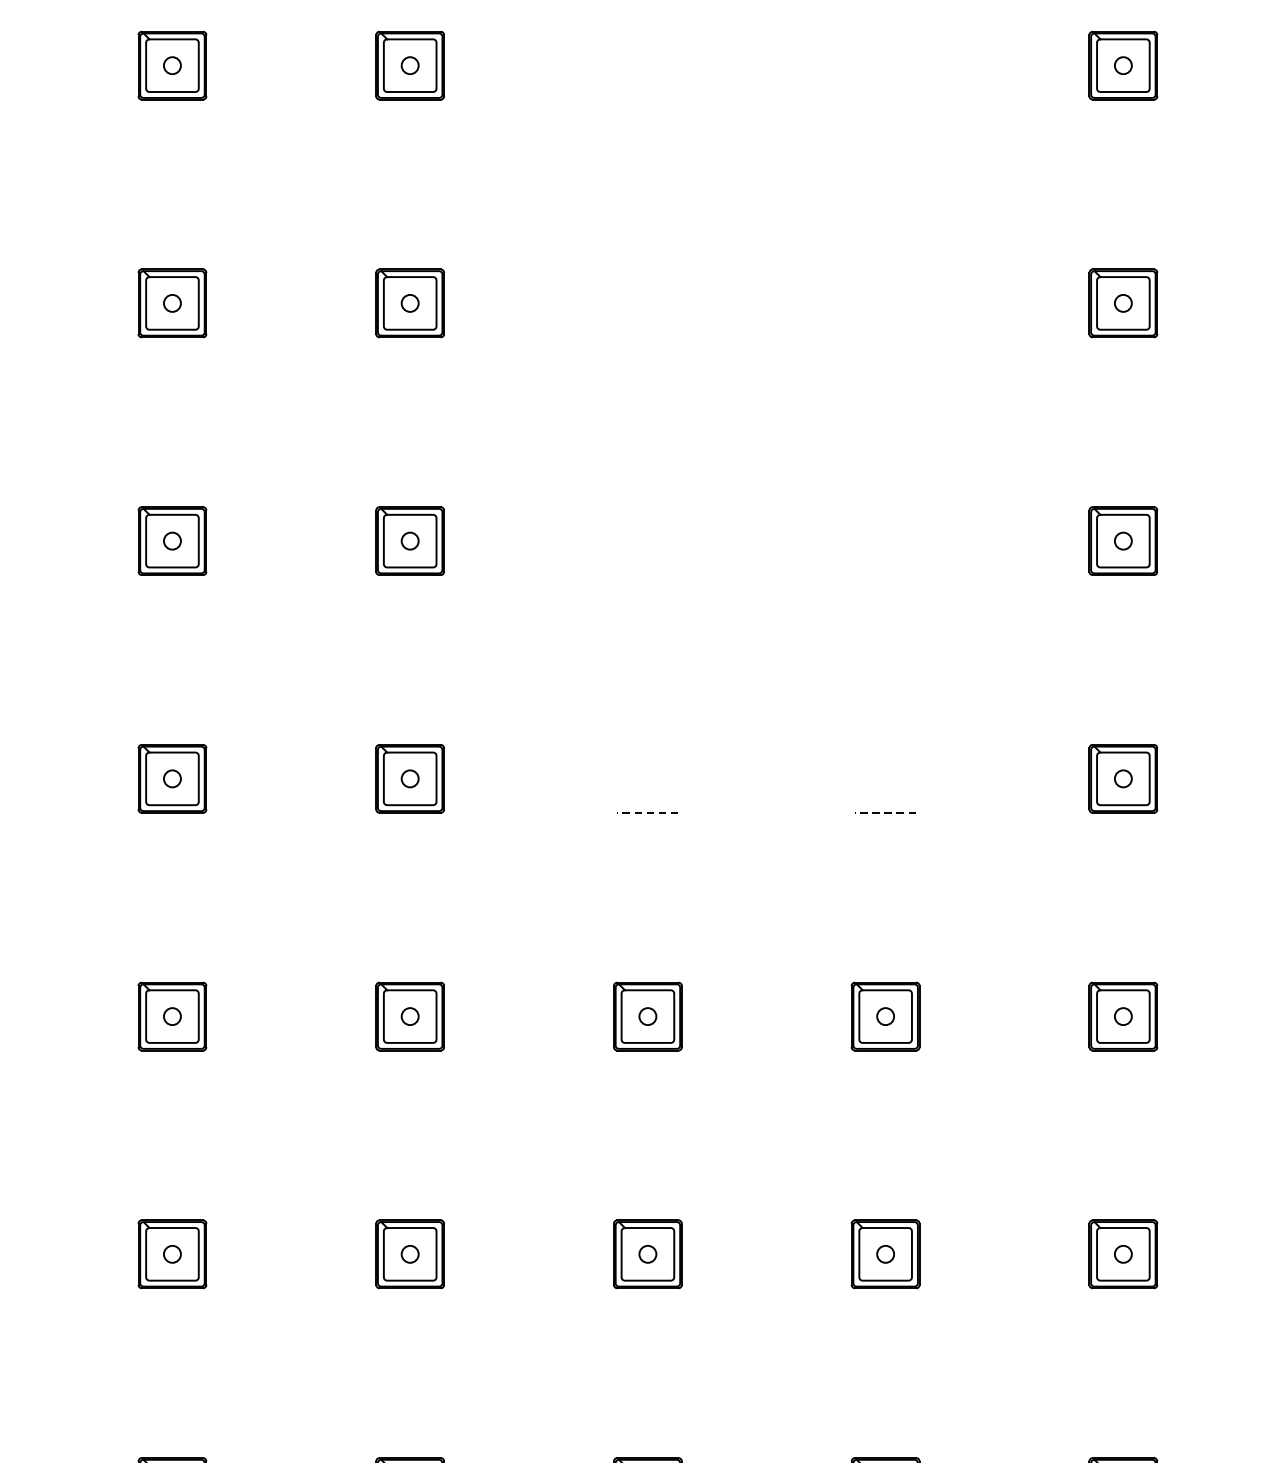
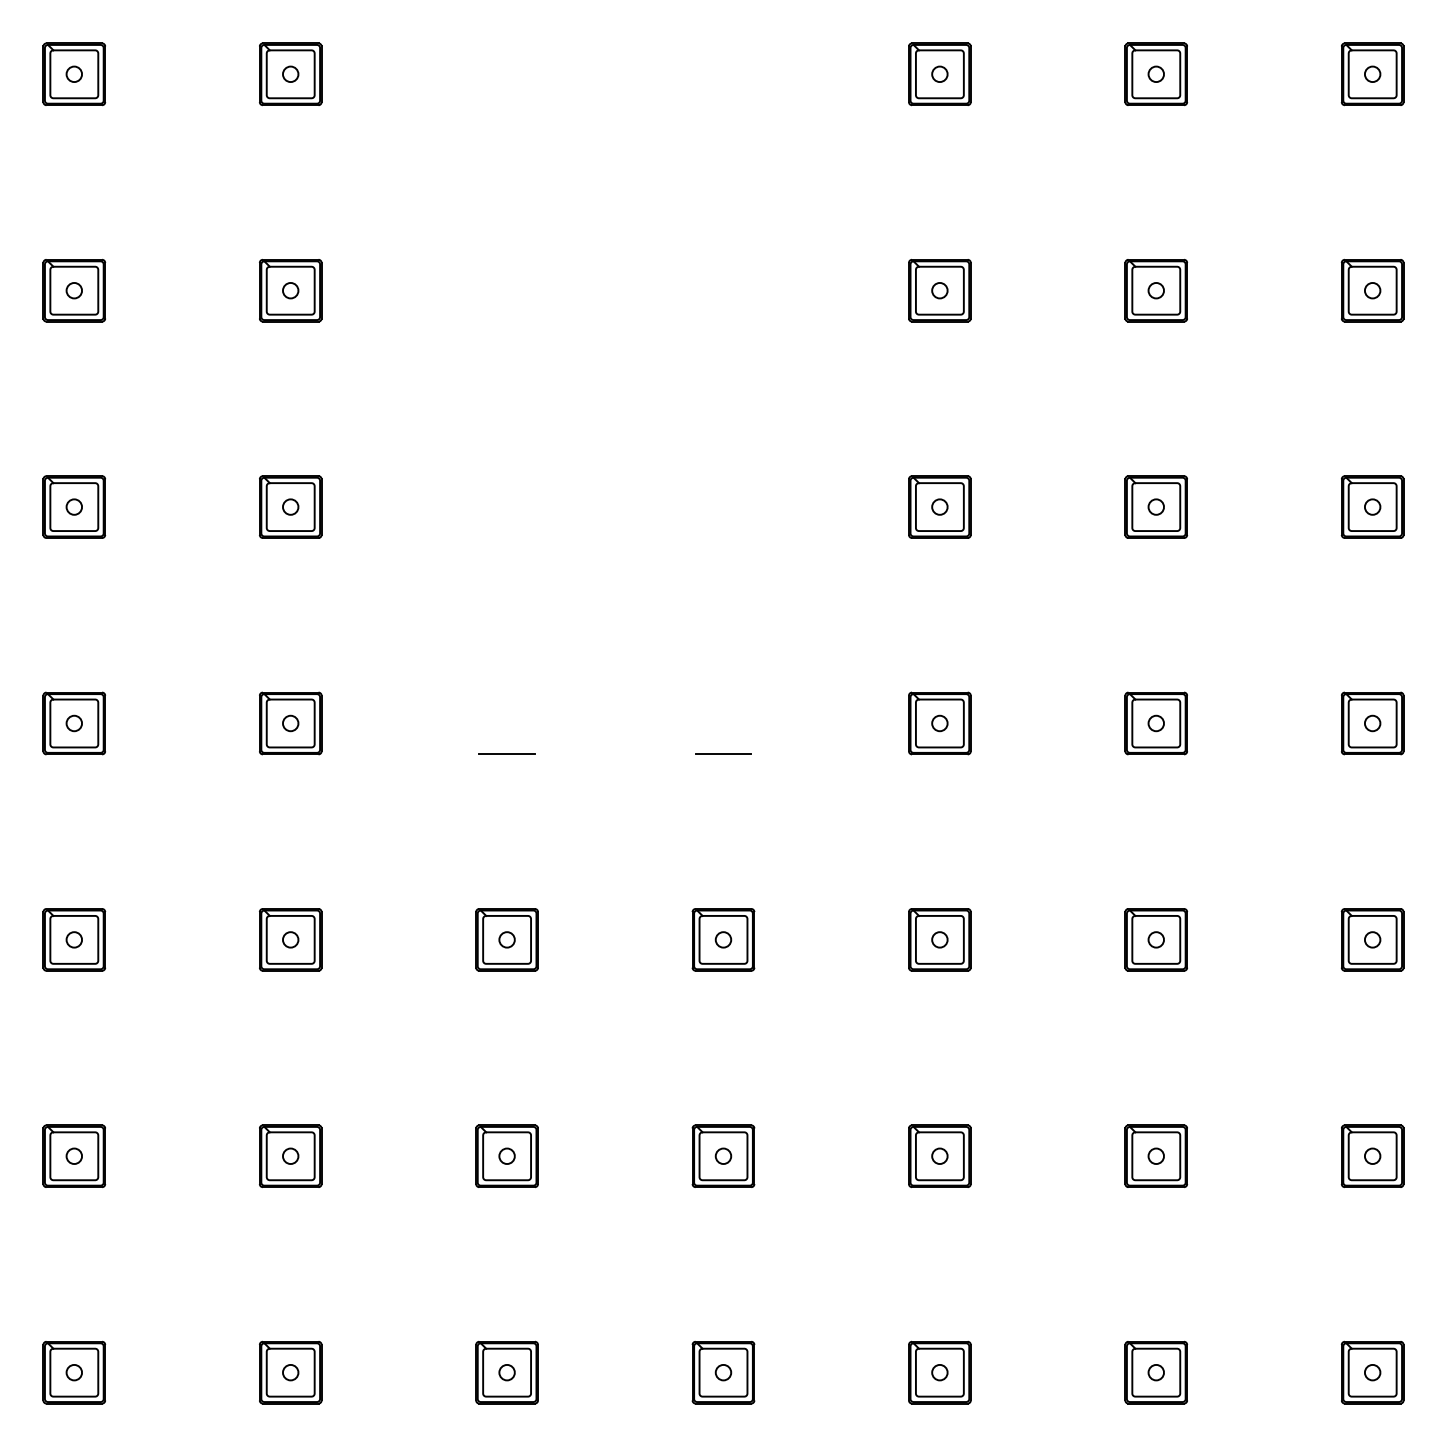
line: (648, 812) -> (507, 754), dashed -> solid
line: (885, 812) -> (723, 754), dashed -> solid

